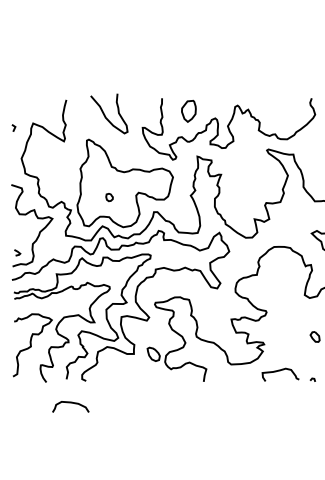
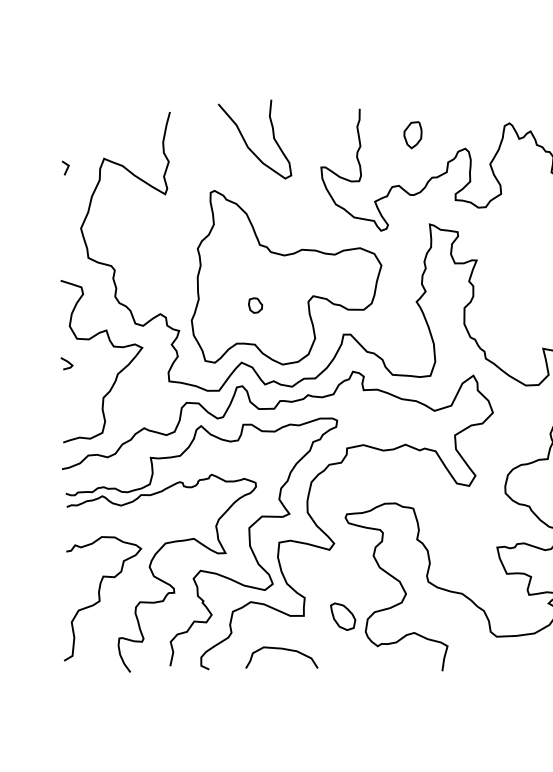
part: (188, 111) -> (412, 135), size x0.62
line: (17, 252) -> (67, 363), moved
curve: (70, 403) -> (281, 650), moved

